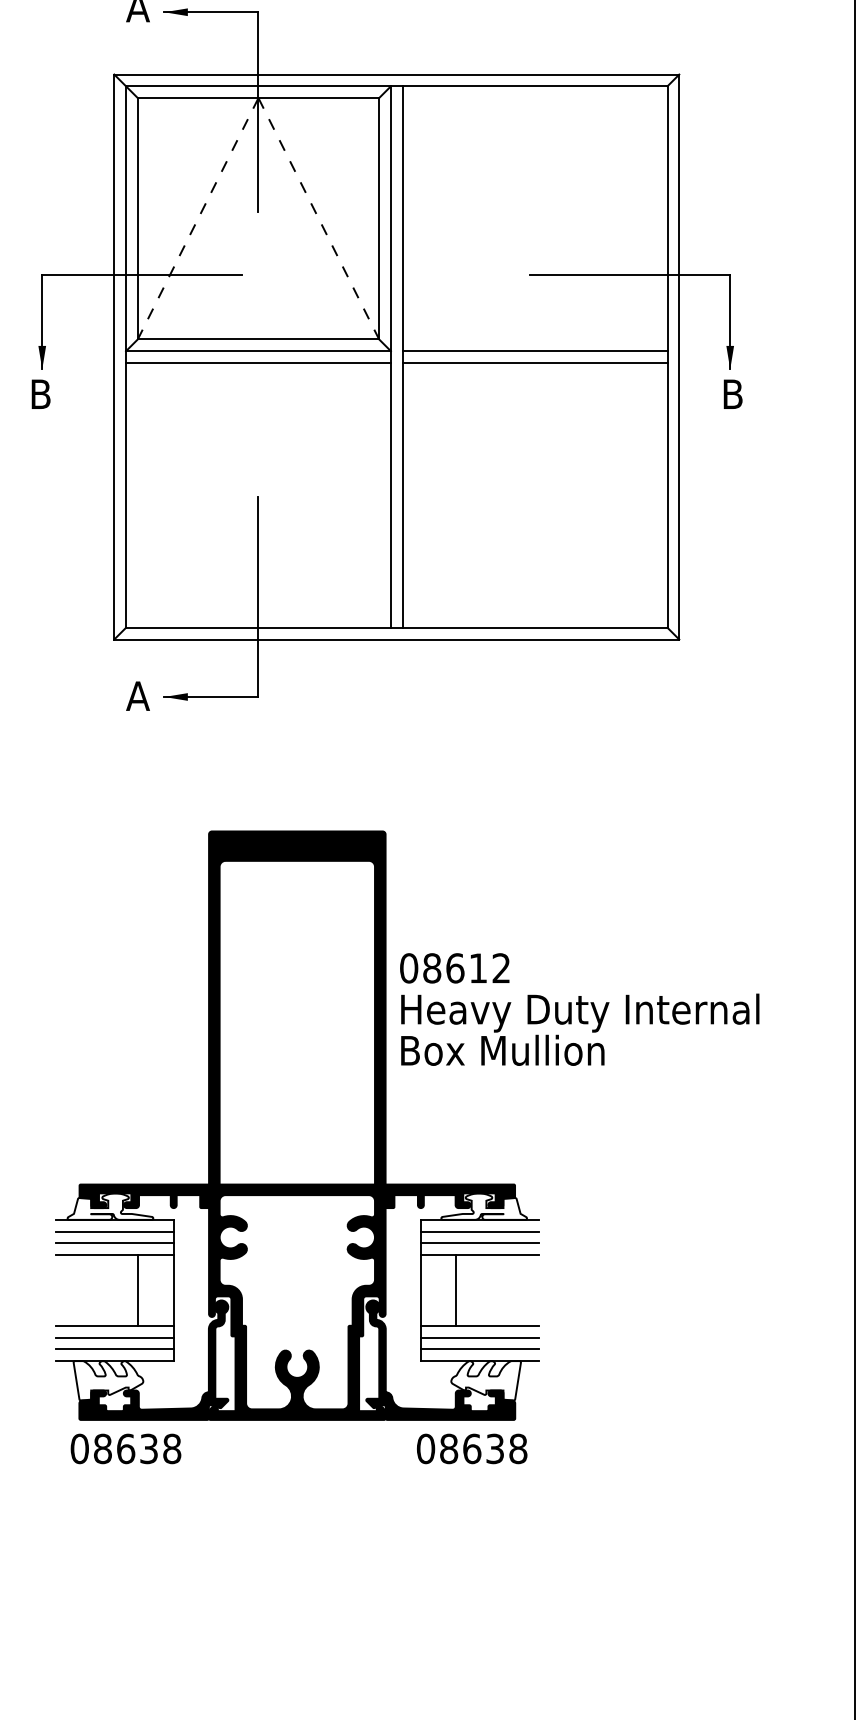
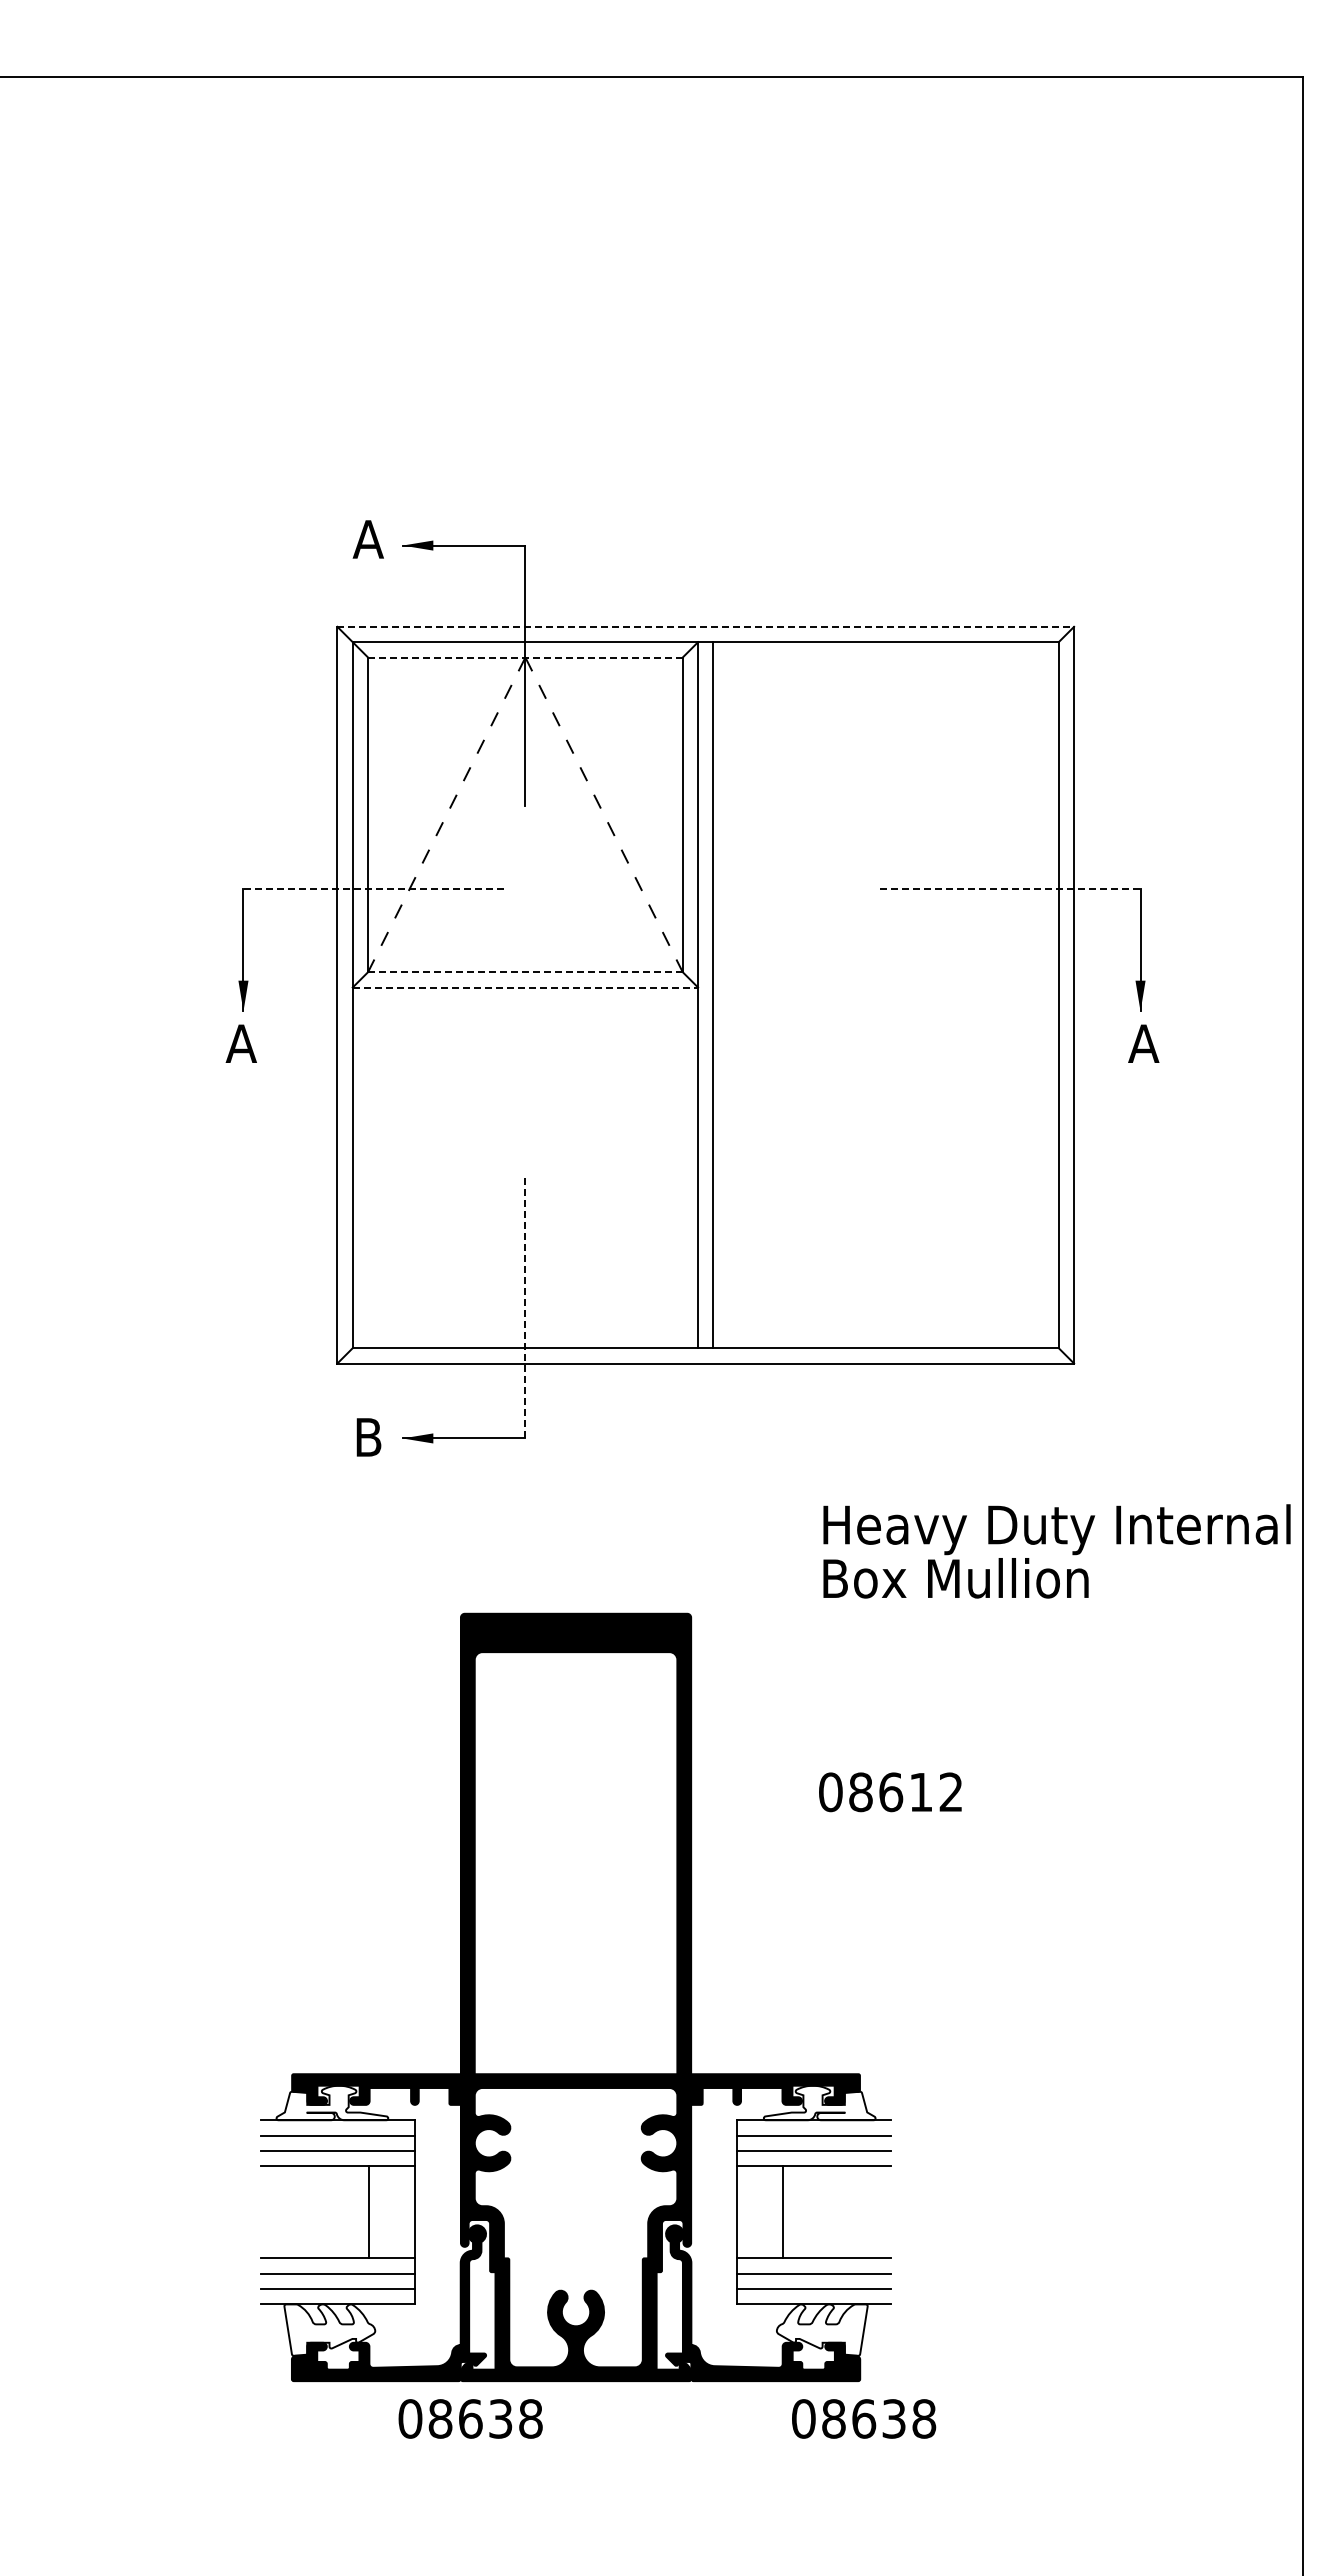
line: (397, 74) -> (706, 626), solid -> dashed
line: (258, 98) -> (525, 657), solid -> dashed
line: (141, 275) -> (373, 888), solid -> dashed
line: (630, 275) -> (1010, 888), solid -> dashed
line: (258, 339) -> (525, 972), solid -> dashed
line: (258, 351) -> (525, 987), solid -> dashed
line: (534, 351) -> (885, 987), removed
line: (258, 362) -> (525, 1002), removed
line: (534, 362) -> (885, 1002), removed
text: (39, 394) -> (240, 1043), B -> A
text: (732, 394) -> (1143, 1043), B -> A
line: (258, 597) -> (525, 1308), solid -> dashed
text: (137, 696) -> (367, 1437), A -> B
text: (454, 968) -> (890, 1792), moved
text: (579, 1029) -> (1056, 1551), moved
text: (125, 1448) -> (470, 2418), moved
text: (472, 1448) -> (864, 2418), moved

